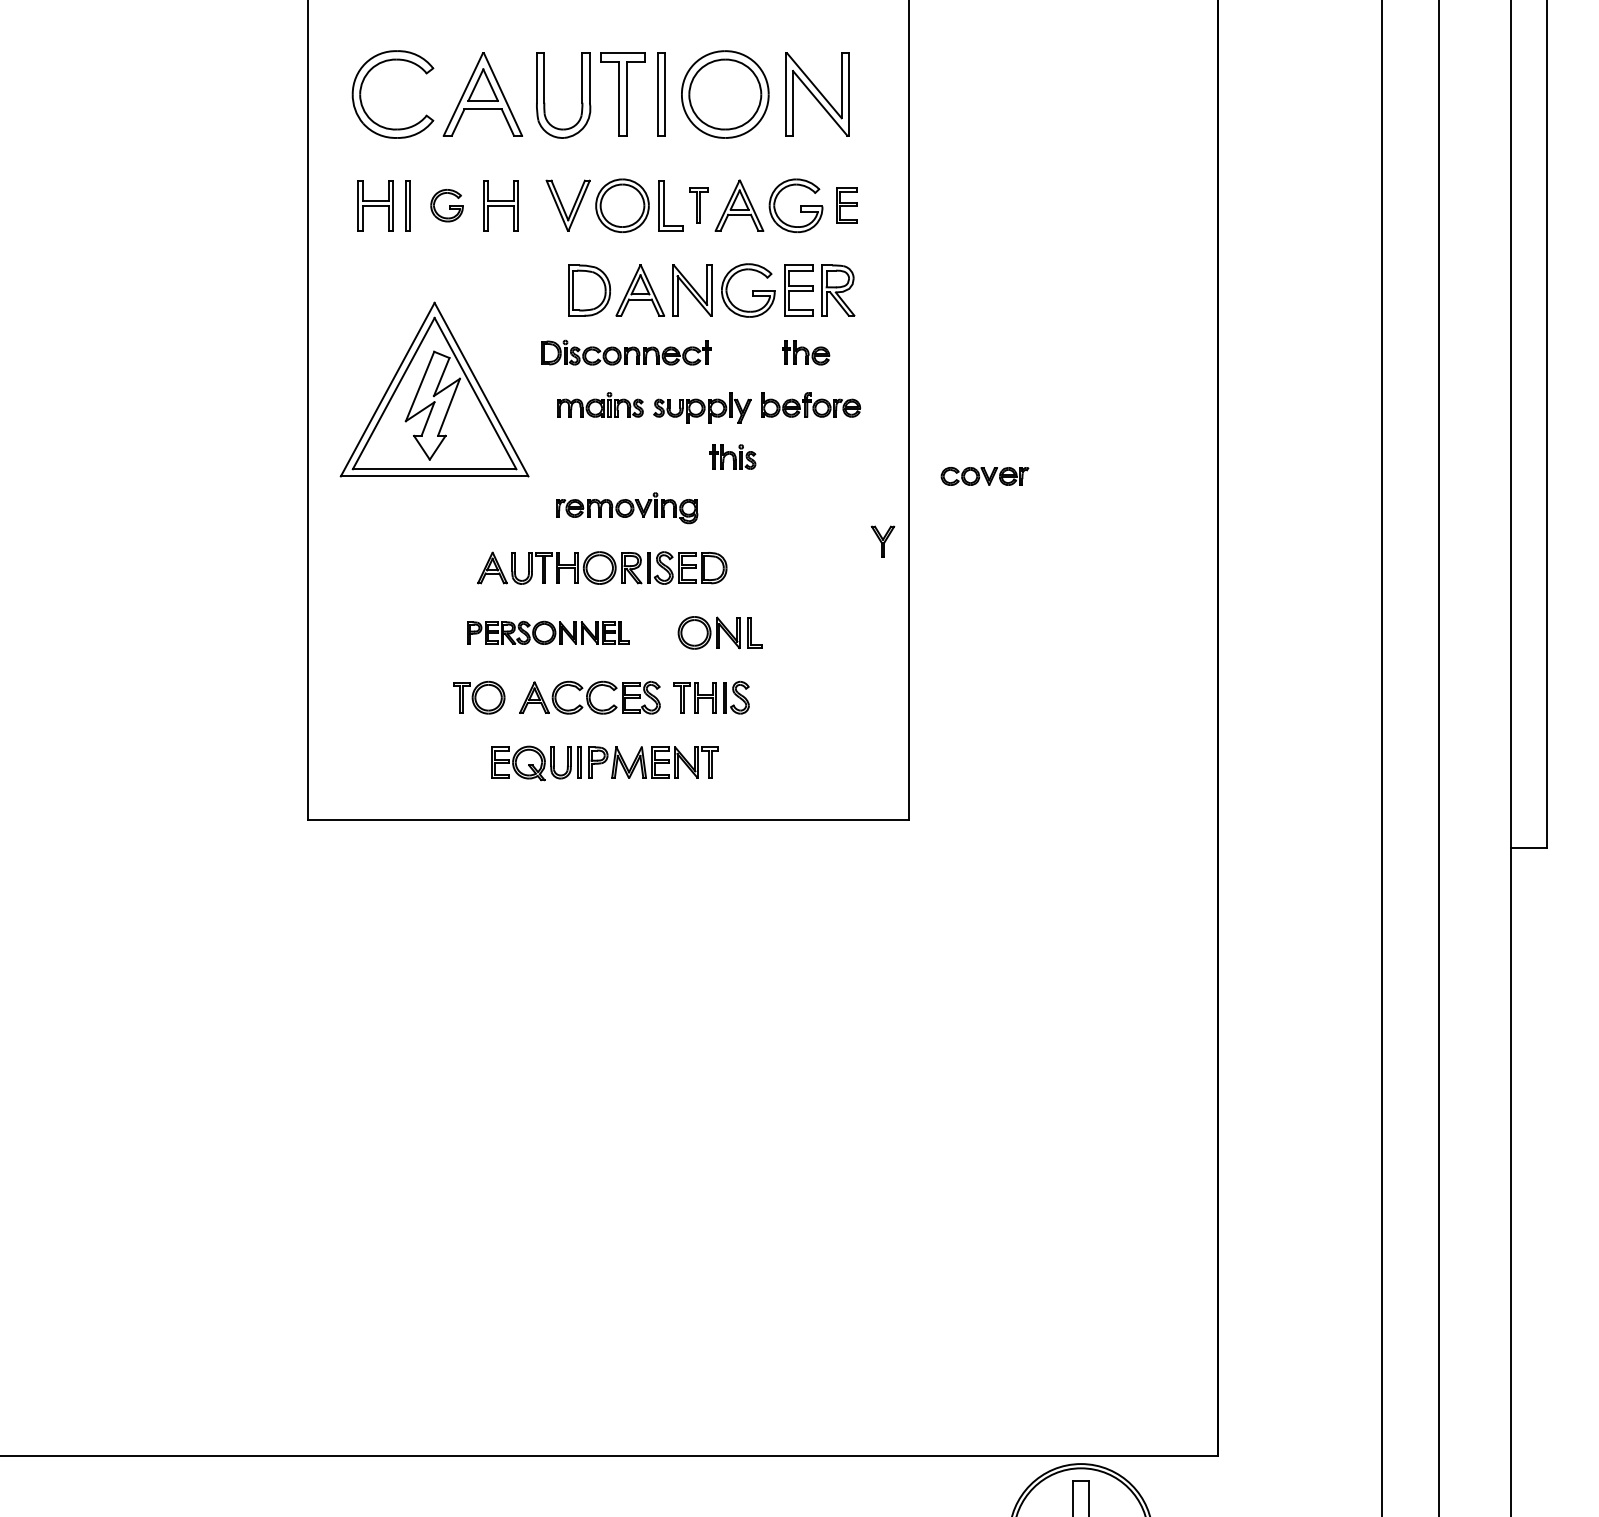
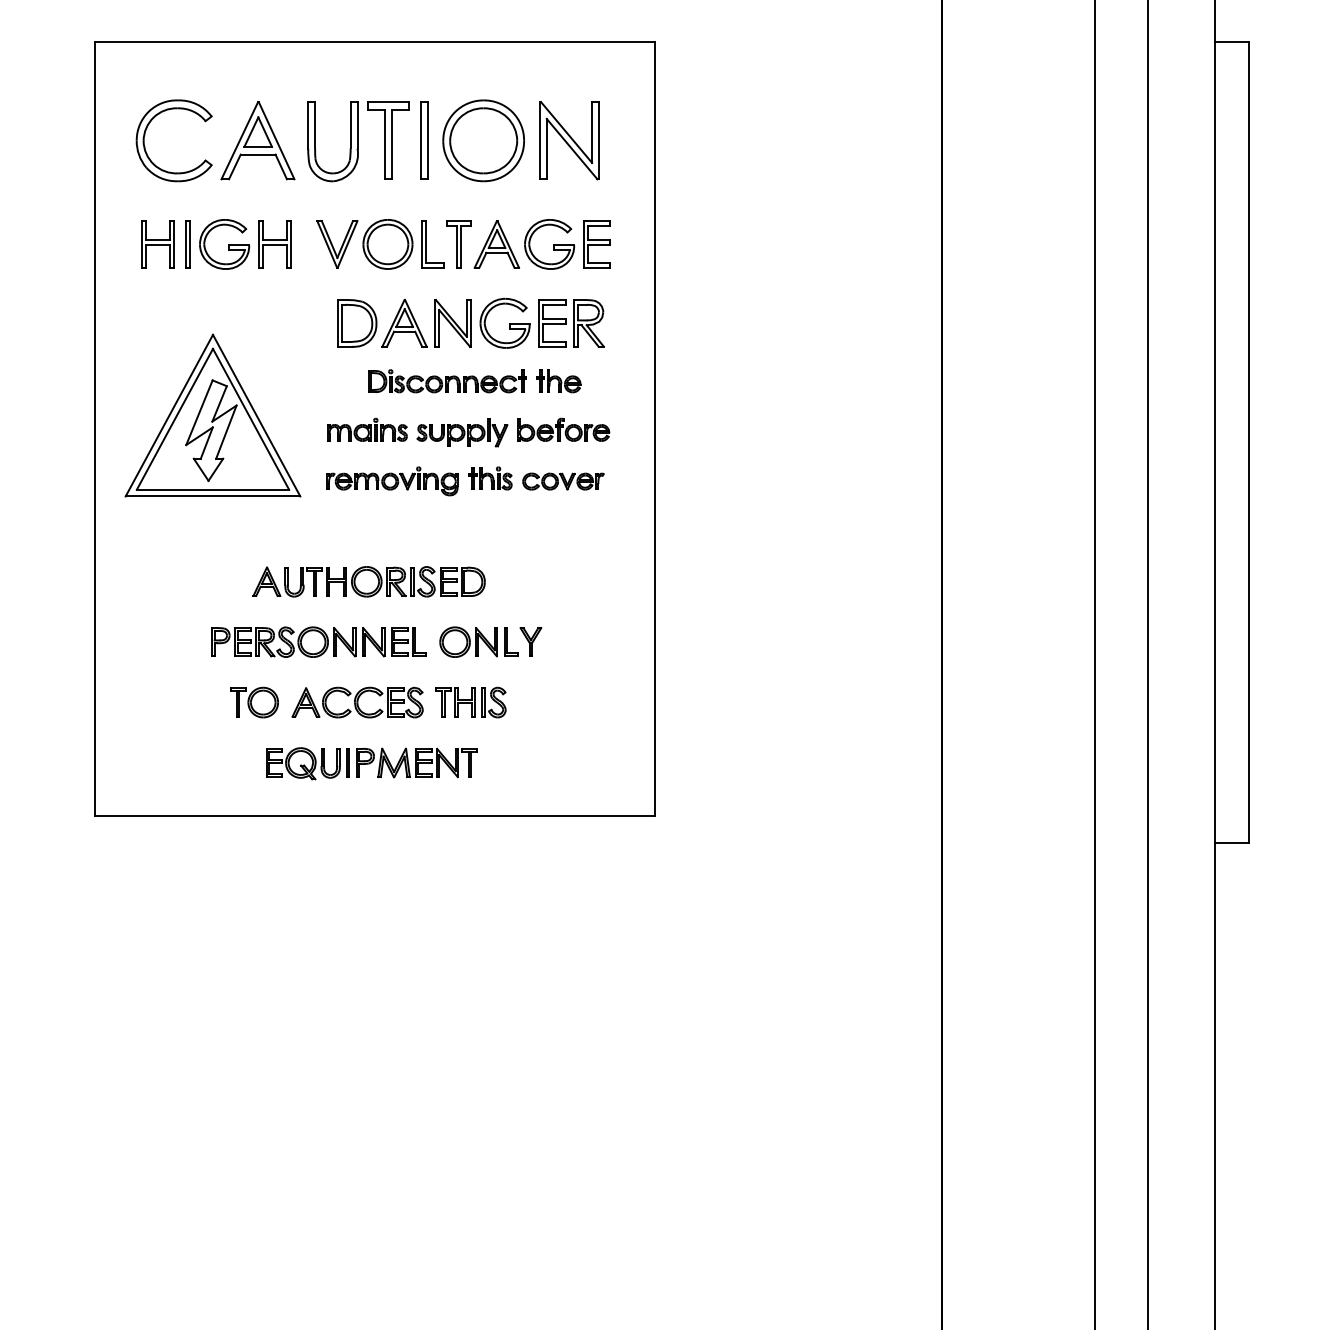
part: (446, 205) -> (224, 244), size x1.67
part: (698, 205) -> (458, 244), size x1.43
part: (846, 205) -> (596, 244), size x1.43
part: (626, 352) -> (447, 381), moved
part: (984, 476) -> (563, 481), moved
part: (627, 508) -> (392, 481), moved
part: (882, 541) -> (530, 641), moved
part: (548, 632) -> (319, 641), size x1.43

